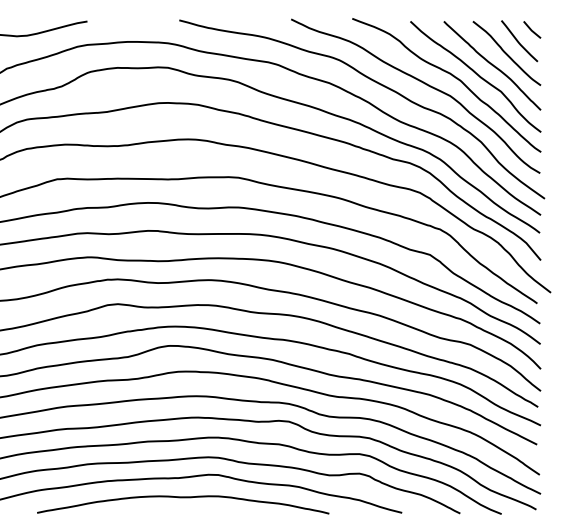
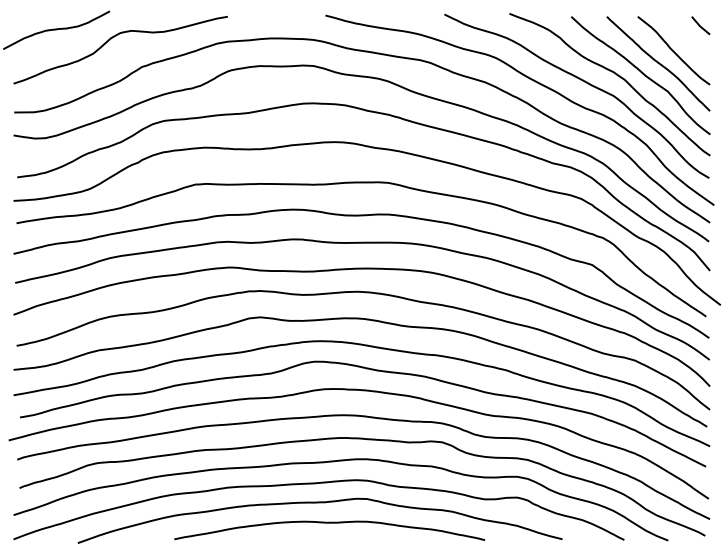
curve: (518, 41) -> (686, 37), removed

